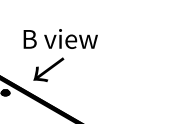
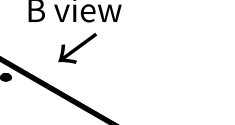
text: (48, 69) -> (77, 48), moved

